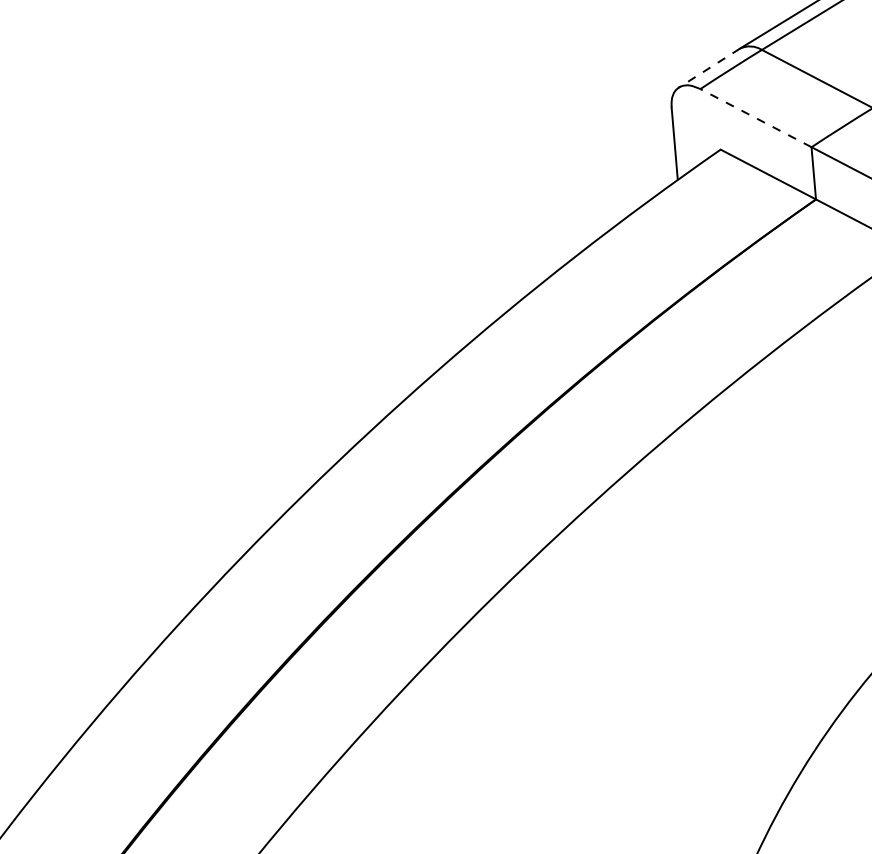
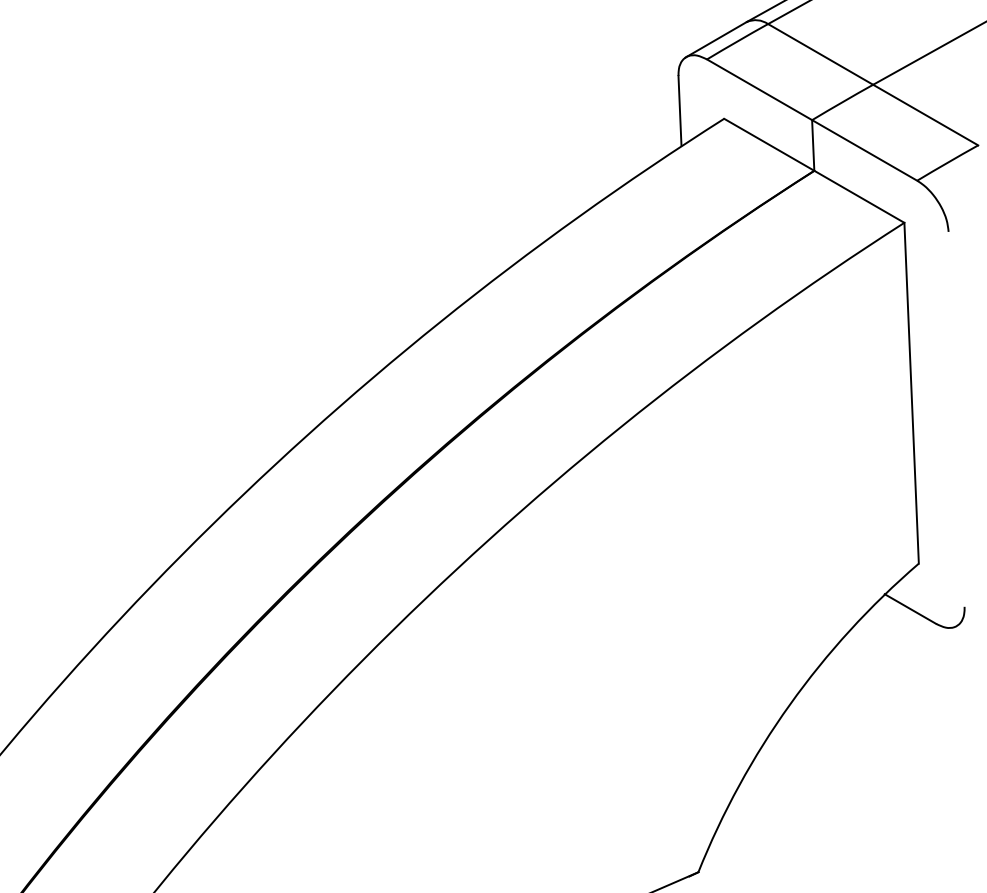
line: (709, 68) -> (716, 39), dashed -> solid
line: (755, 117) -> (759, 89), dashed -> solid

